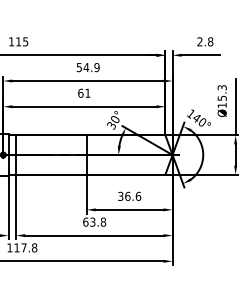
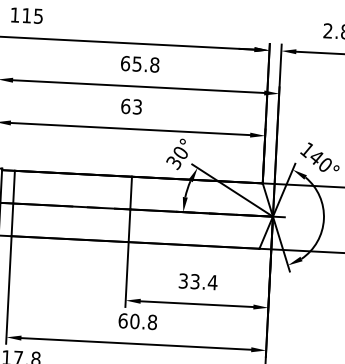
text: (87, 67) -> (139, 64), 54.9 -> 65.8
text: (87, 92) -> (136, 105), 61 -> 63
text: (133, 195) -> (204, 280), 36.6 -> 33.4
text: (92, 221) -> (134, 320), 63.8 -> 60.8

